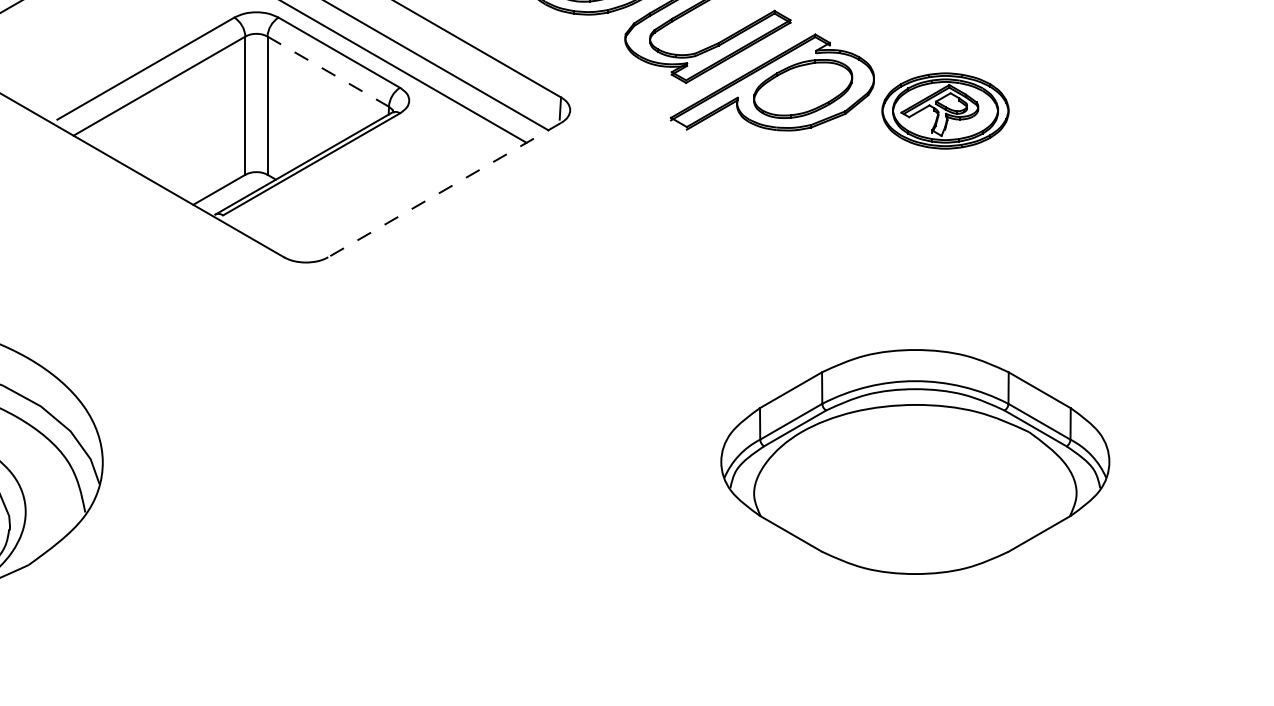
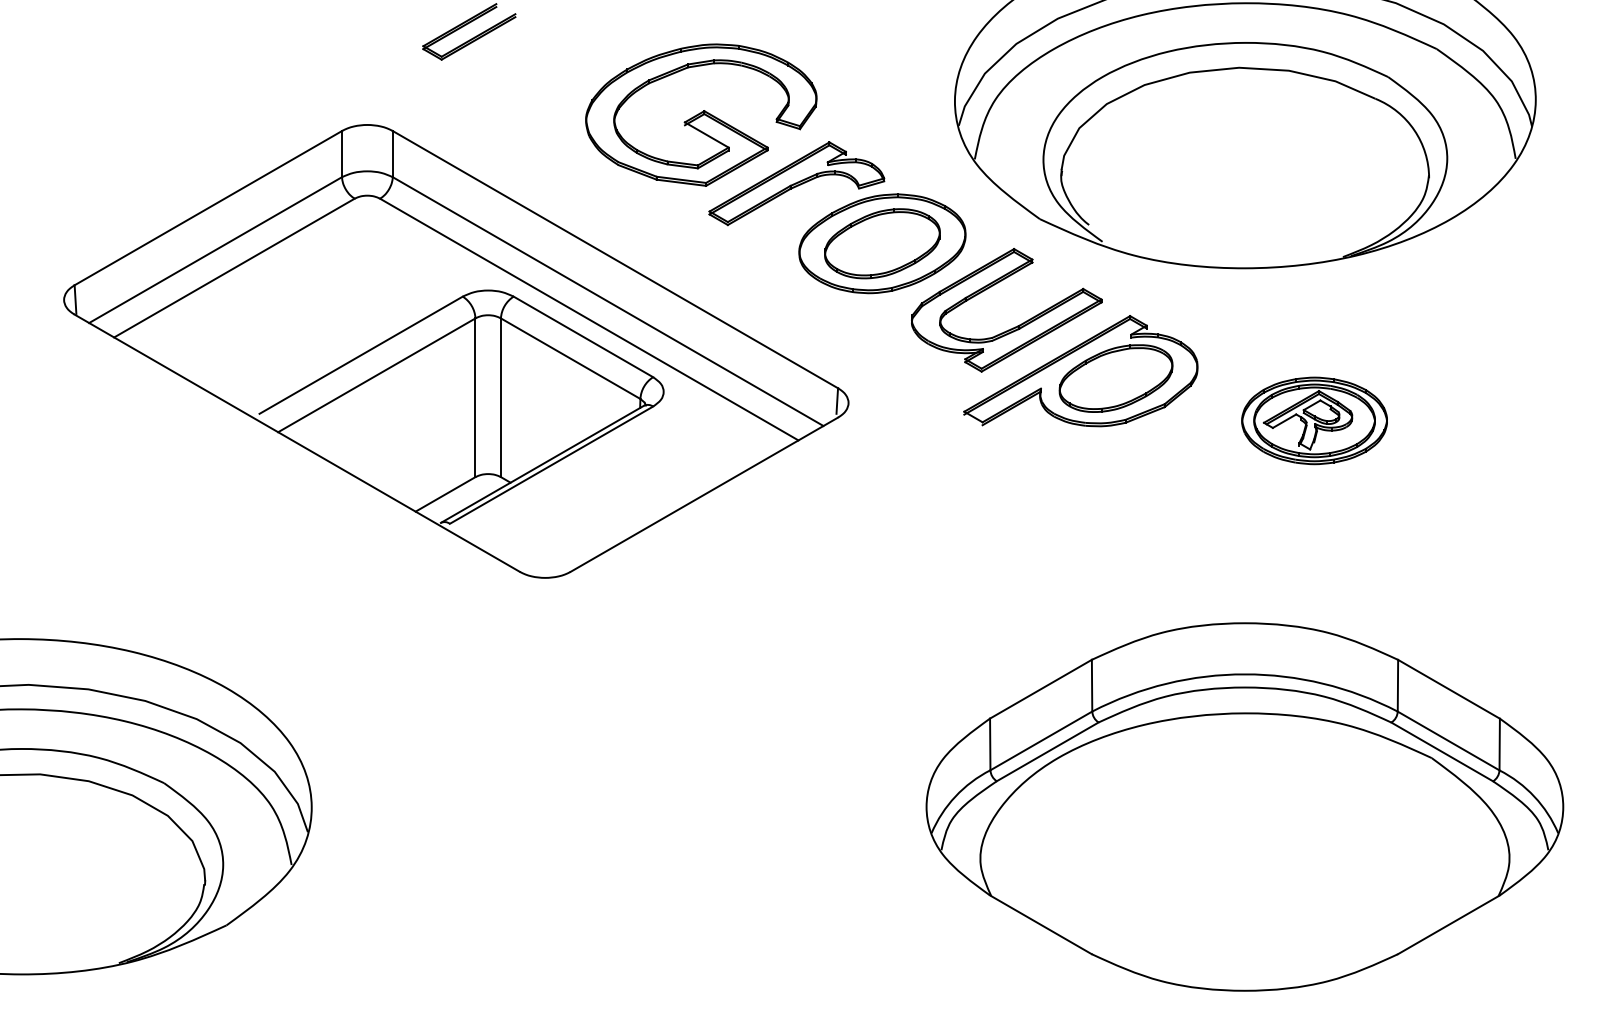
line: (328, 71) -> (570, 358), dashed -> solid
part: (945, 110) -> (1314, 420), moved
line: (443, 189) -> (703, 494), dashed -> solid
part: (914, 461) -> (1244, 806), size x1.43

